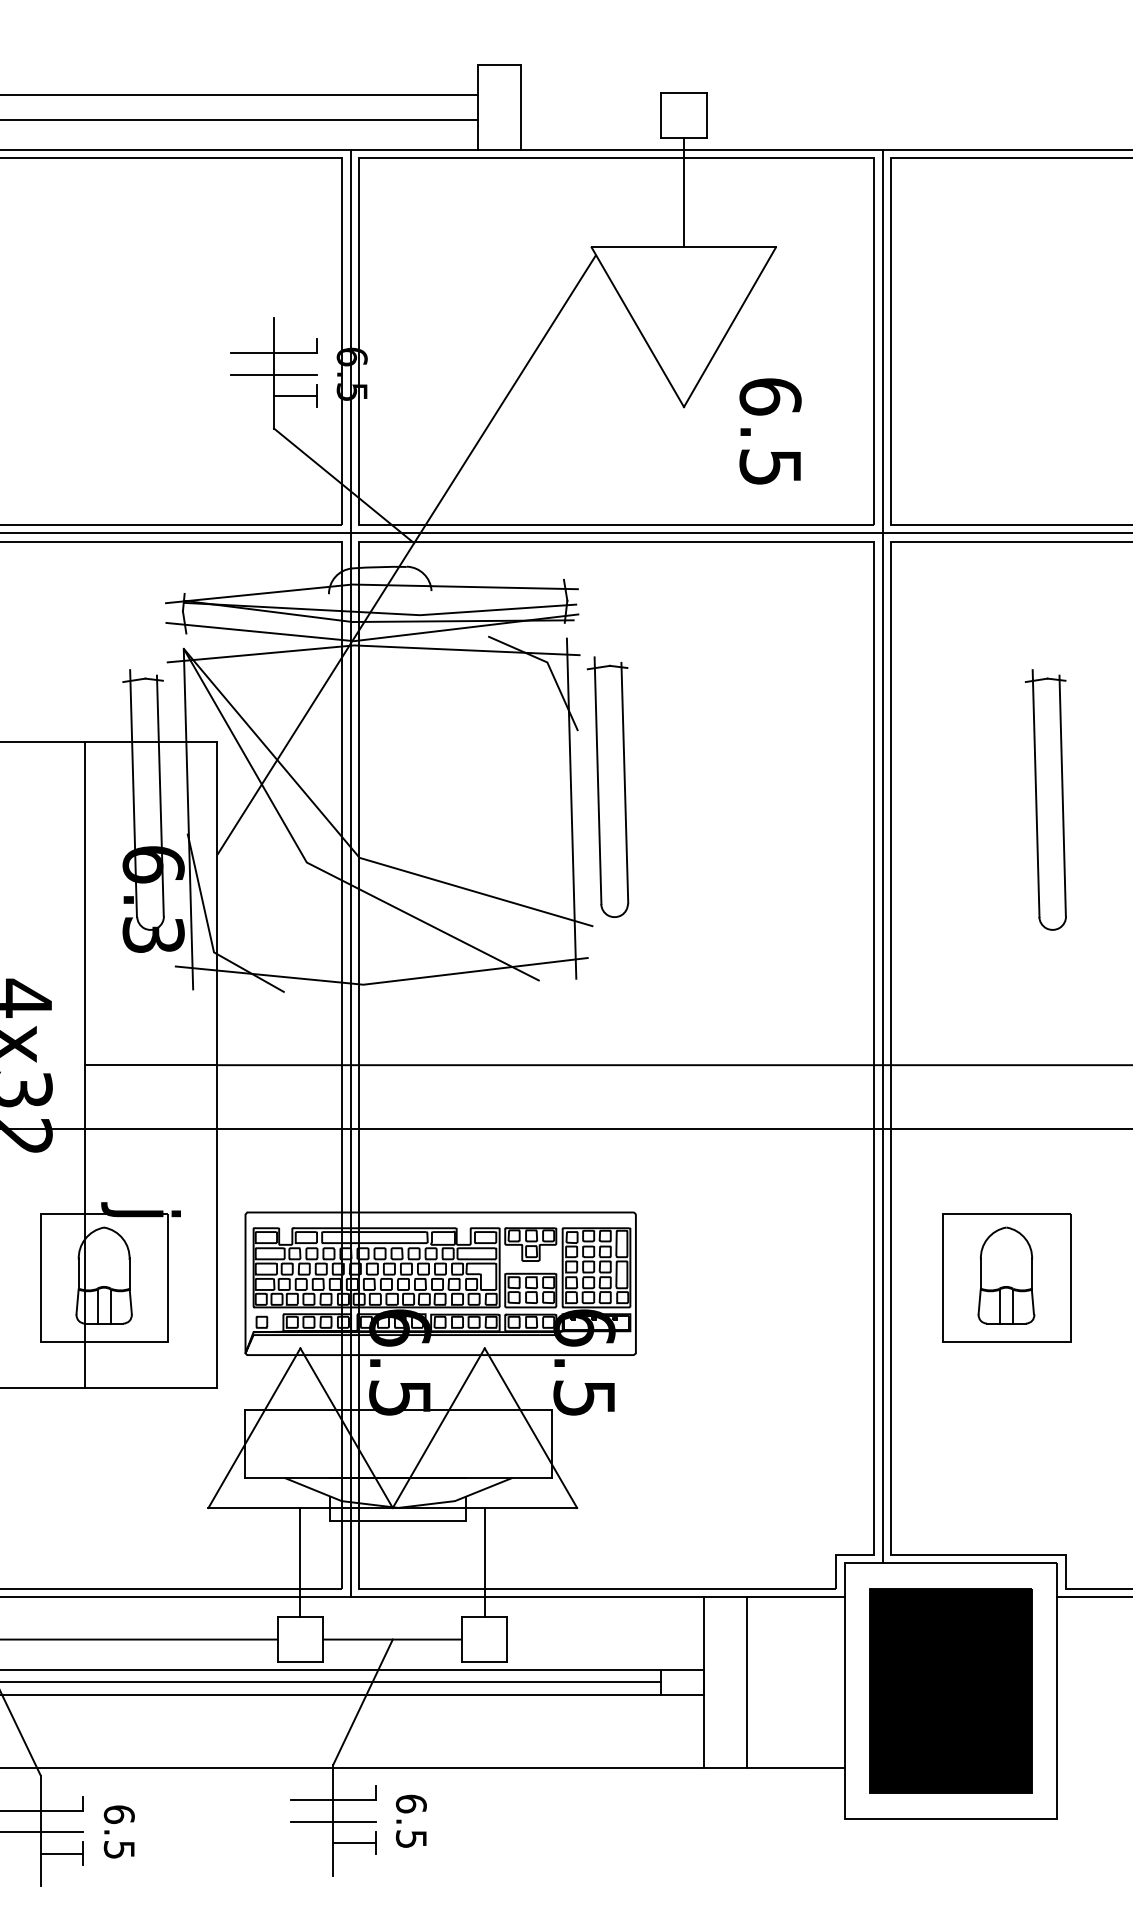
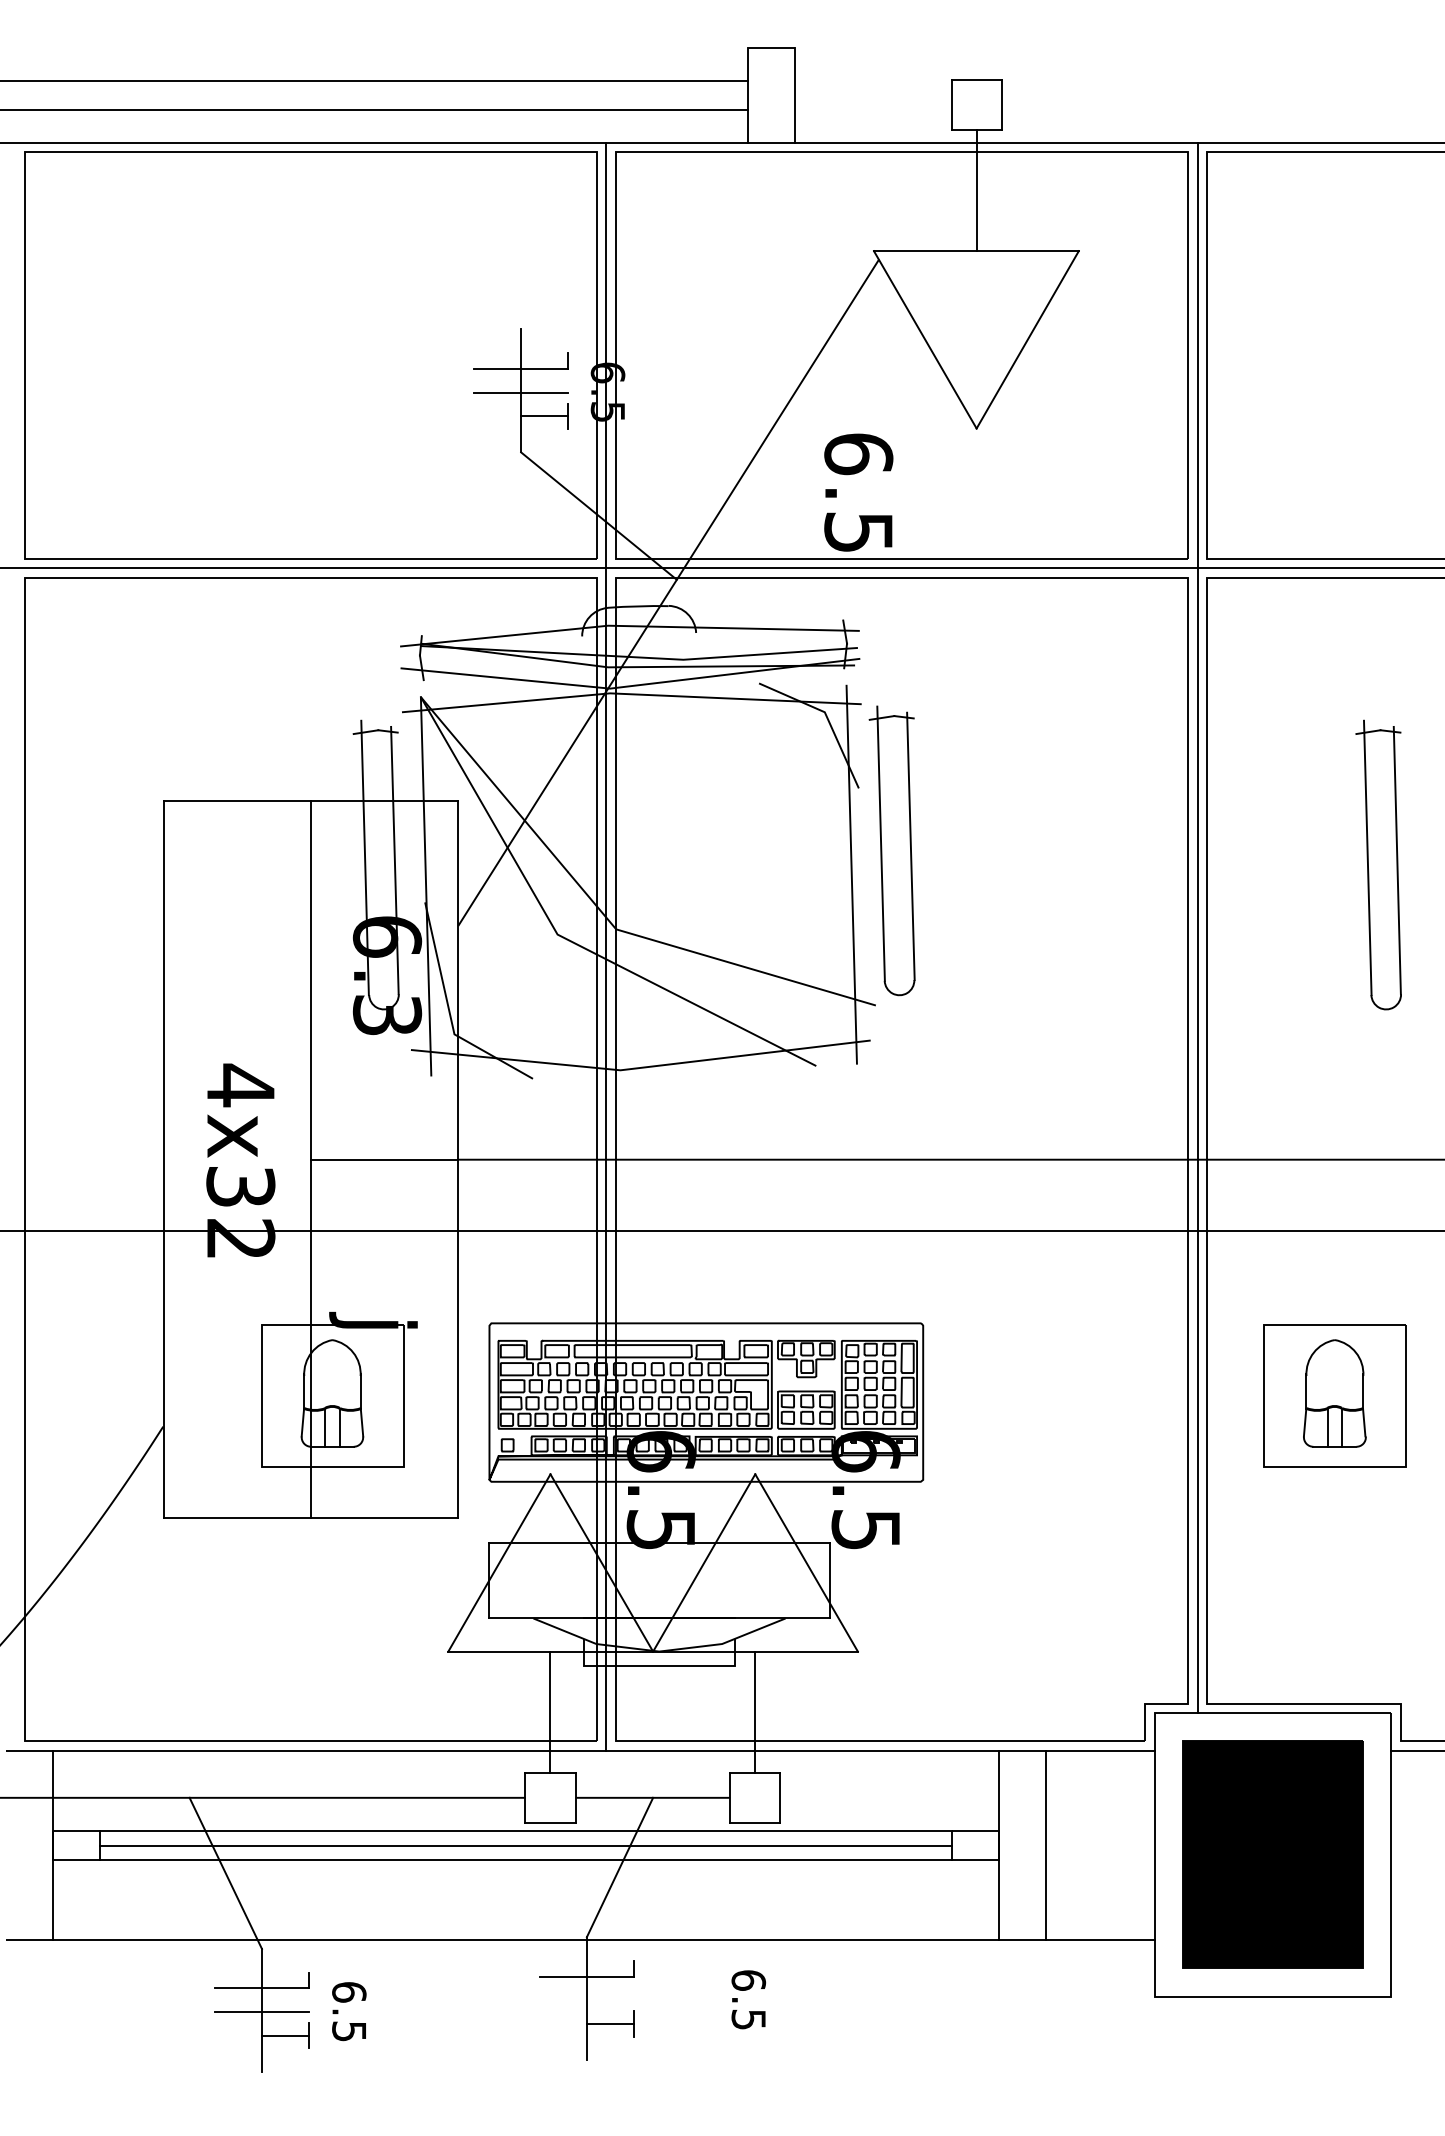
text: (770, 431) -> (858, 492), moved
line: (332, 1821) -> (586, 2000), removed
text: (411, 1821) -> (748, 1999), moved

